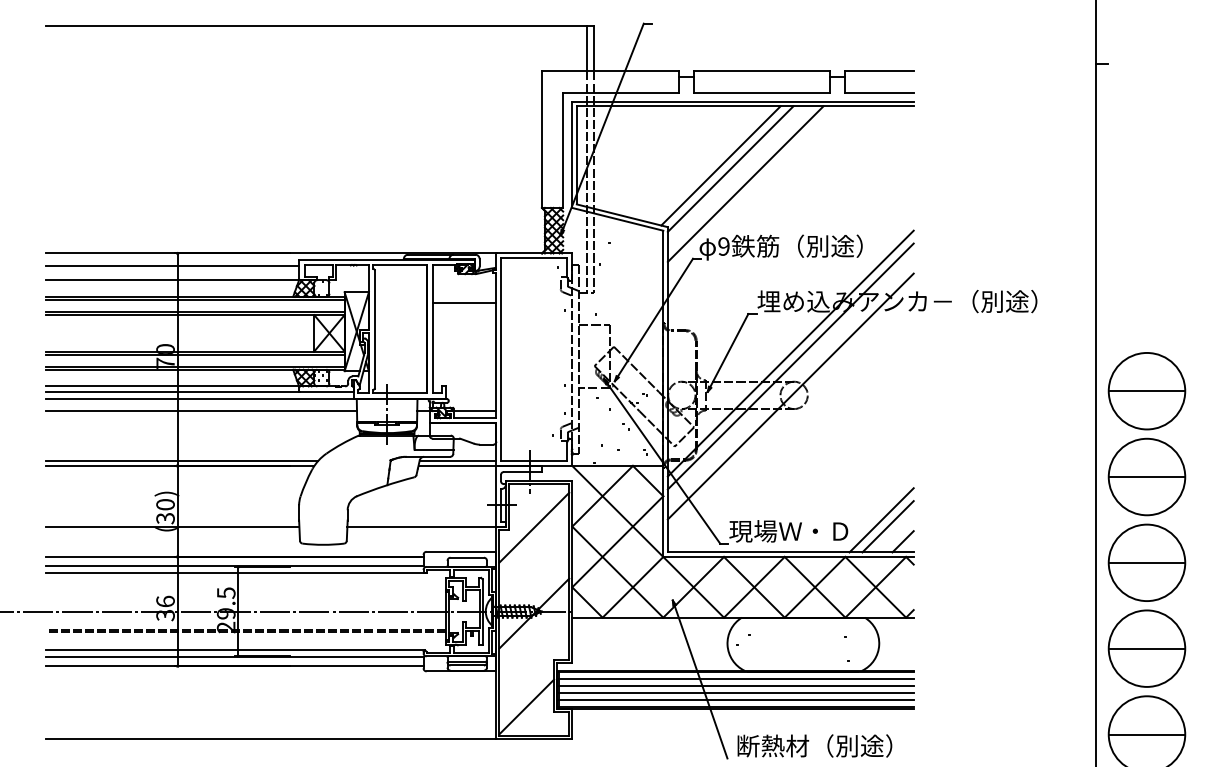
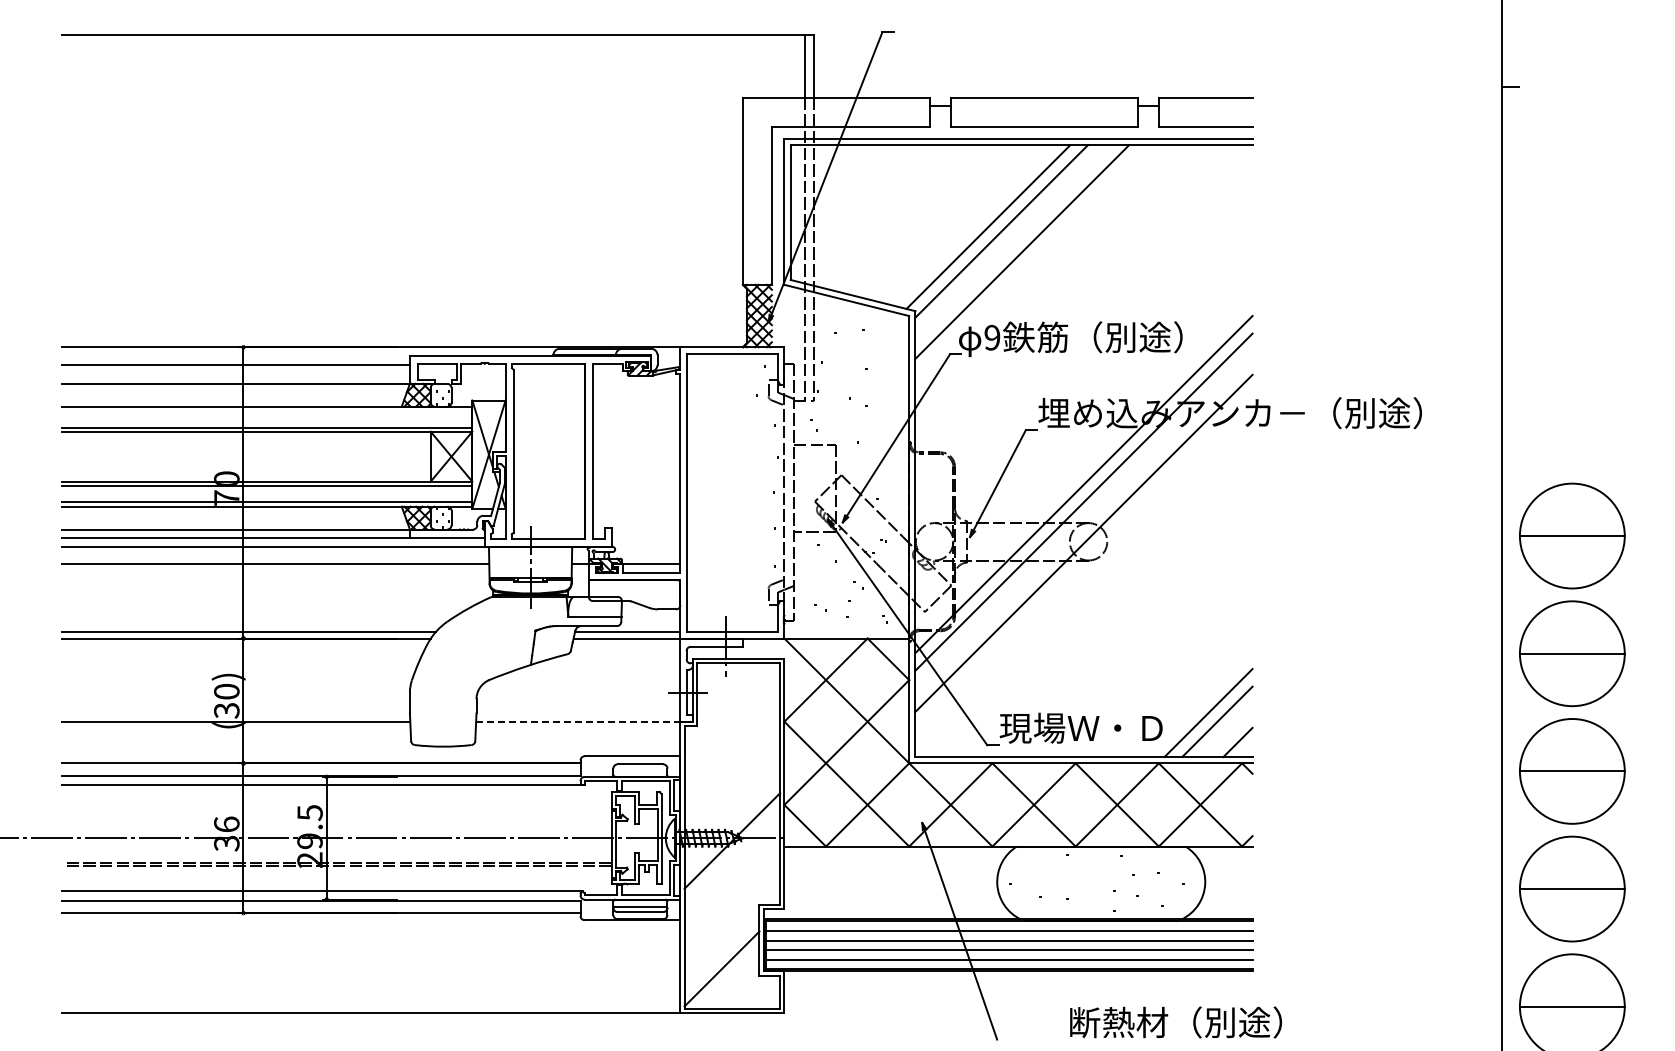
line: (195, 299) -> (267, 410), removed
line: (464, 302) -> (636, 414), removed
line: (422, 526) -> (578, 721), solid -> dashed
line: (534, 527) -> (732, 723), removed
text: (815, 746) -> (1176, 1022), moved

